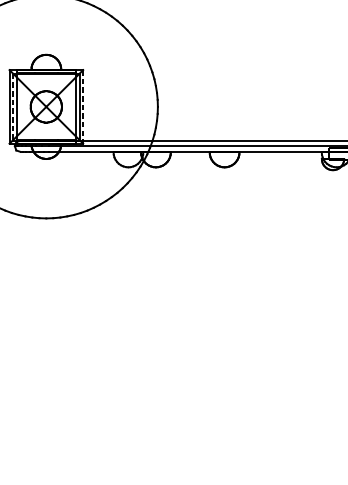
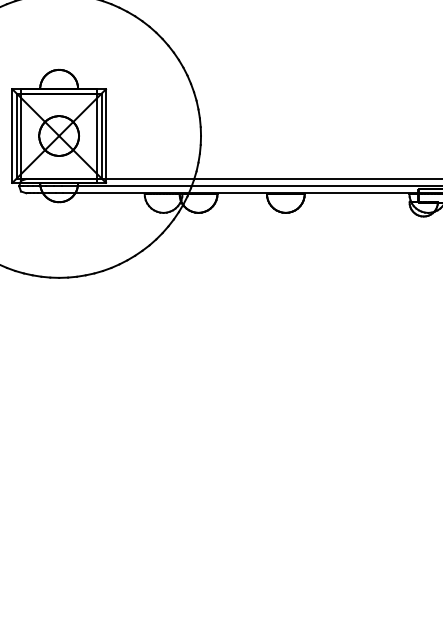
line: (12, 107) -> (16, 136), dashed -> solid
line: (83, 107) -> (106, 136), dashed -> solid

